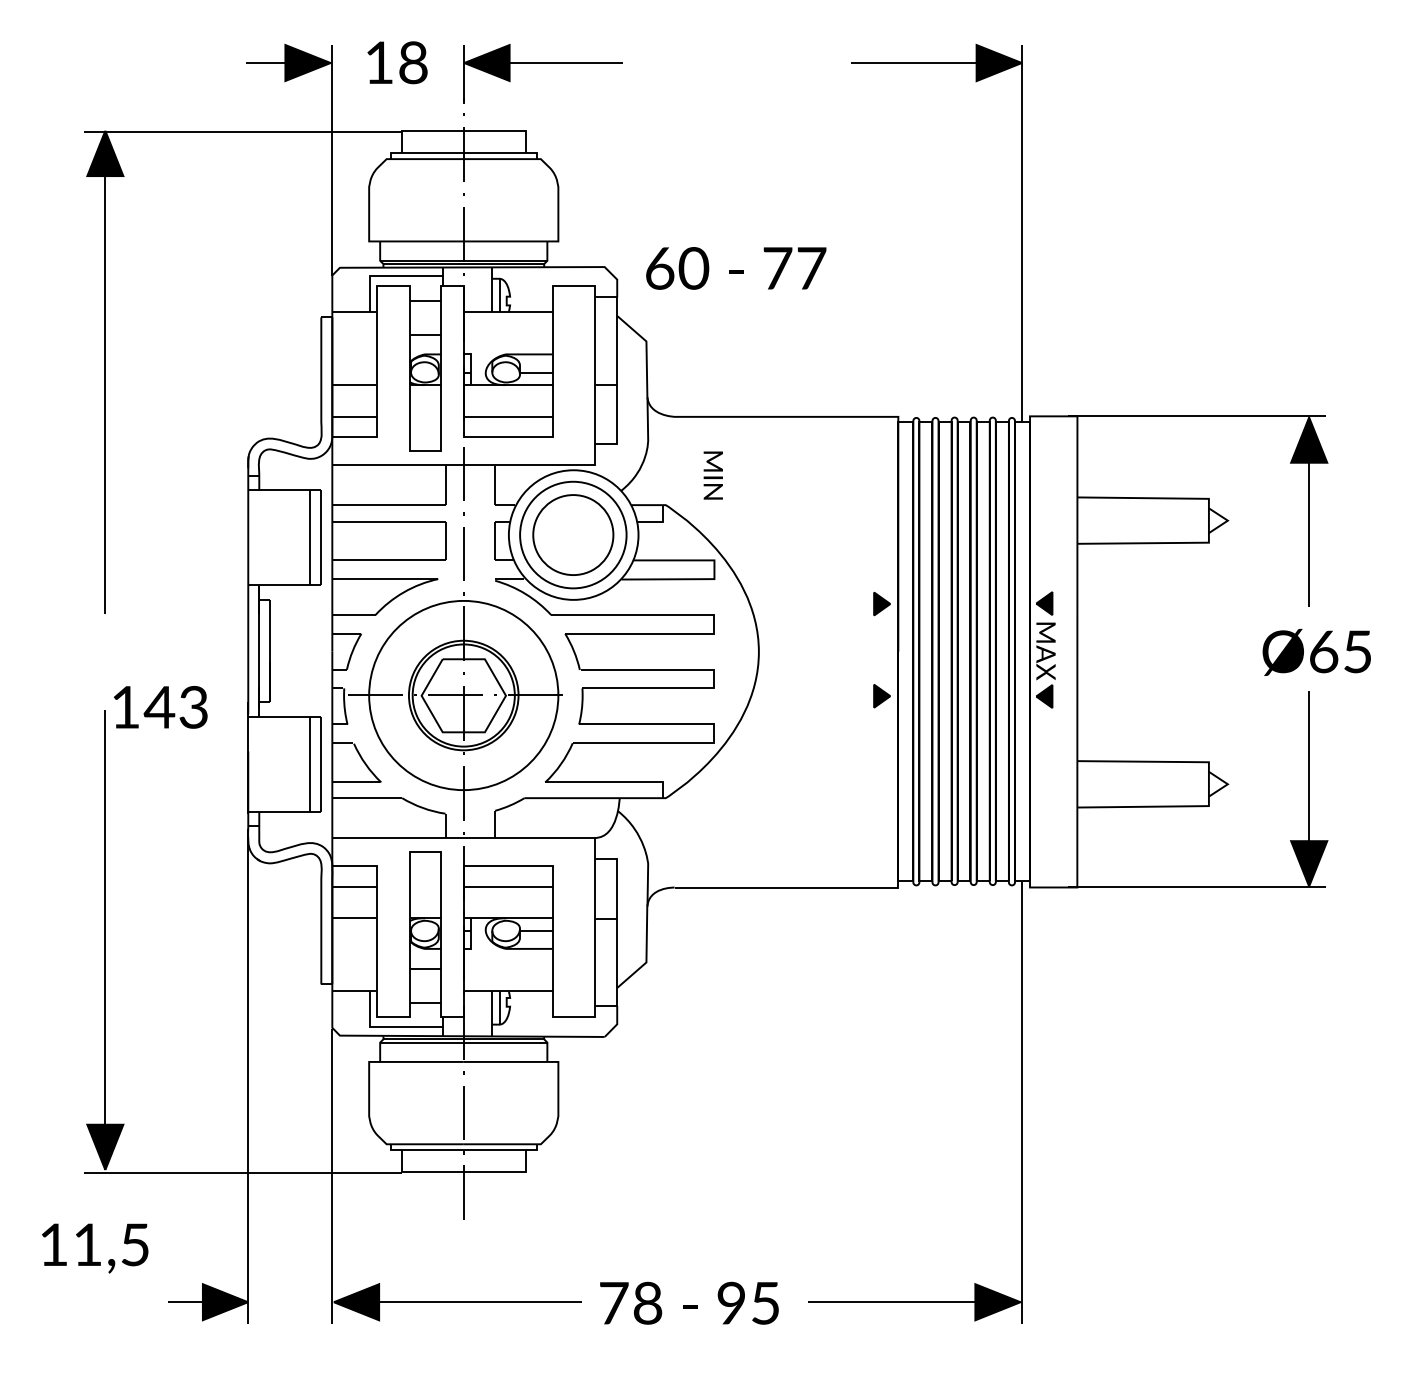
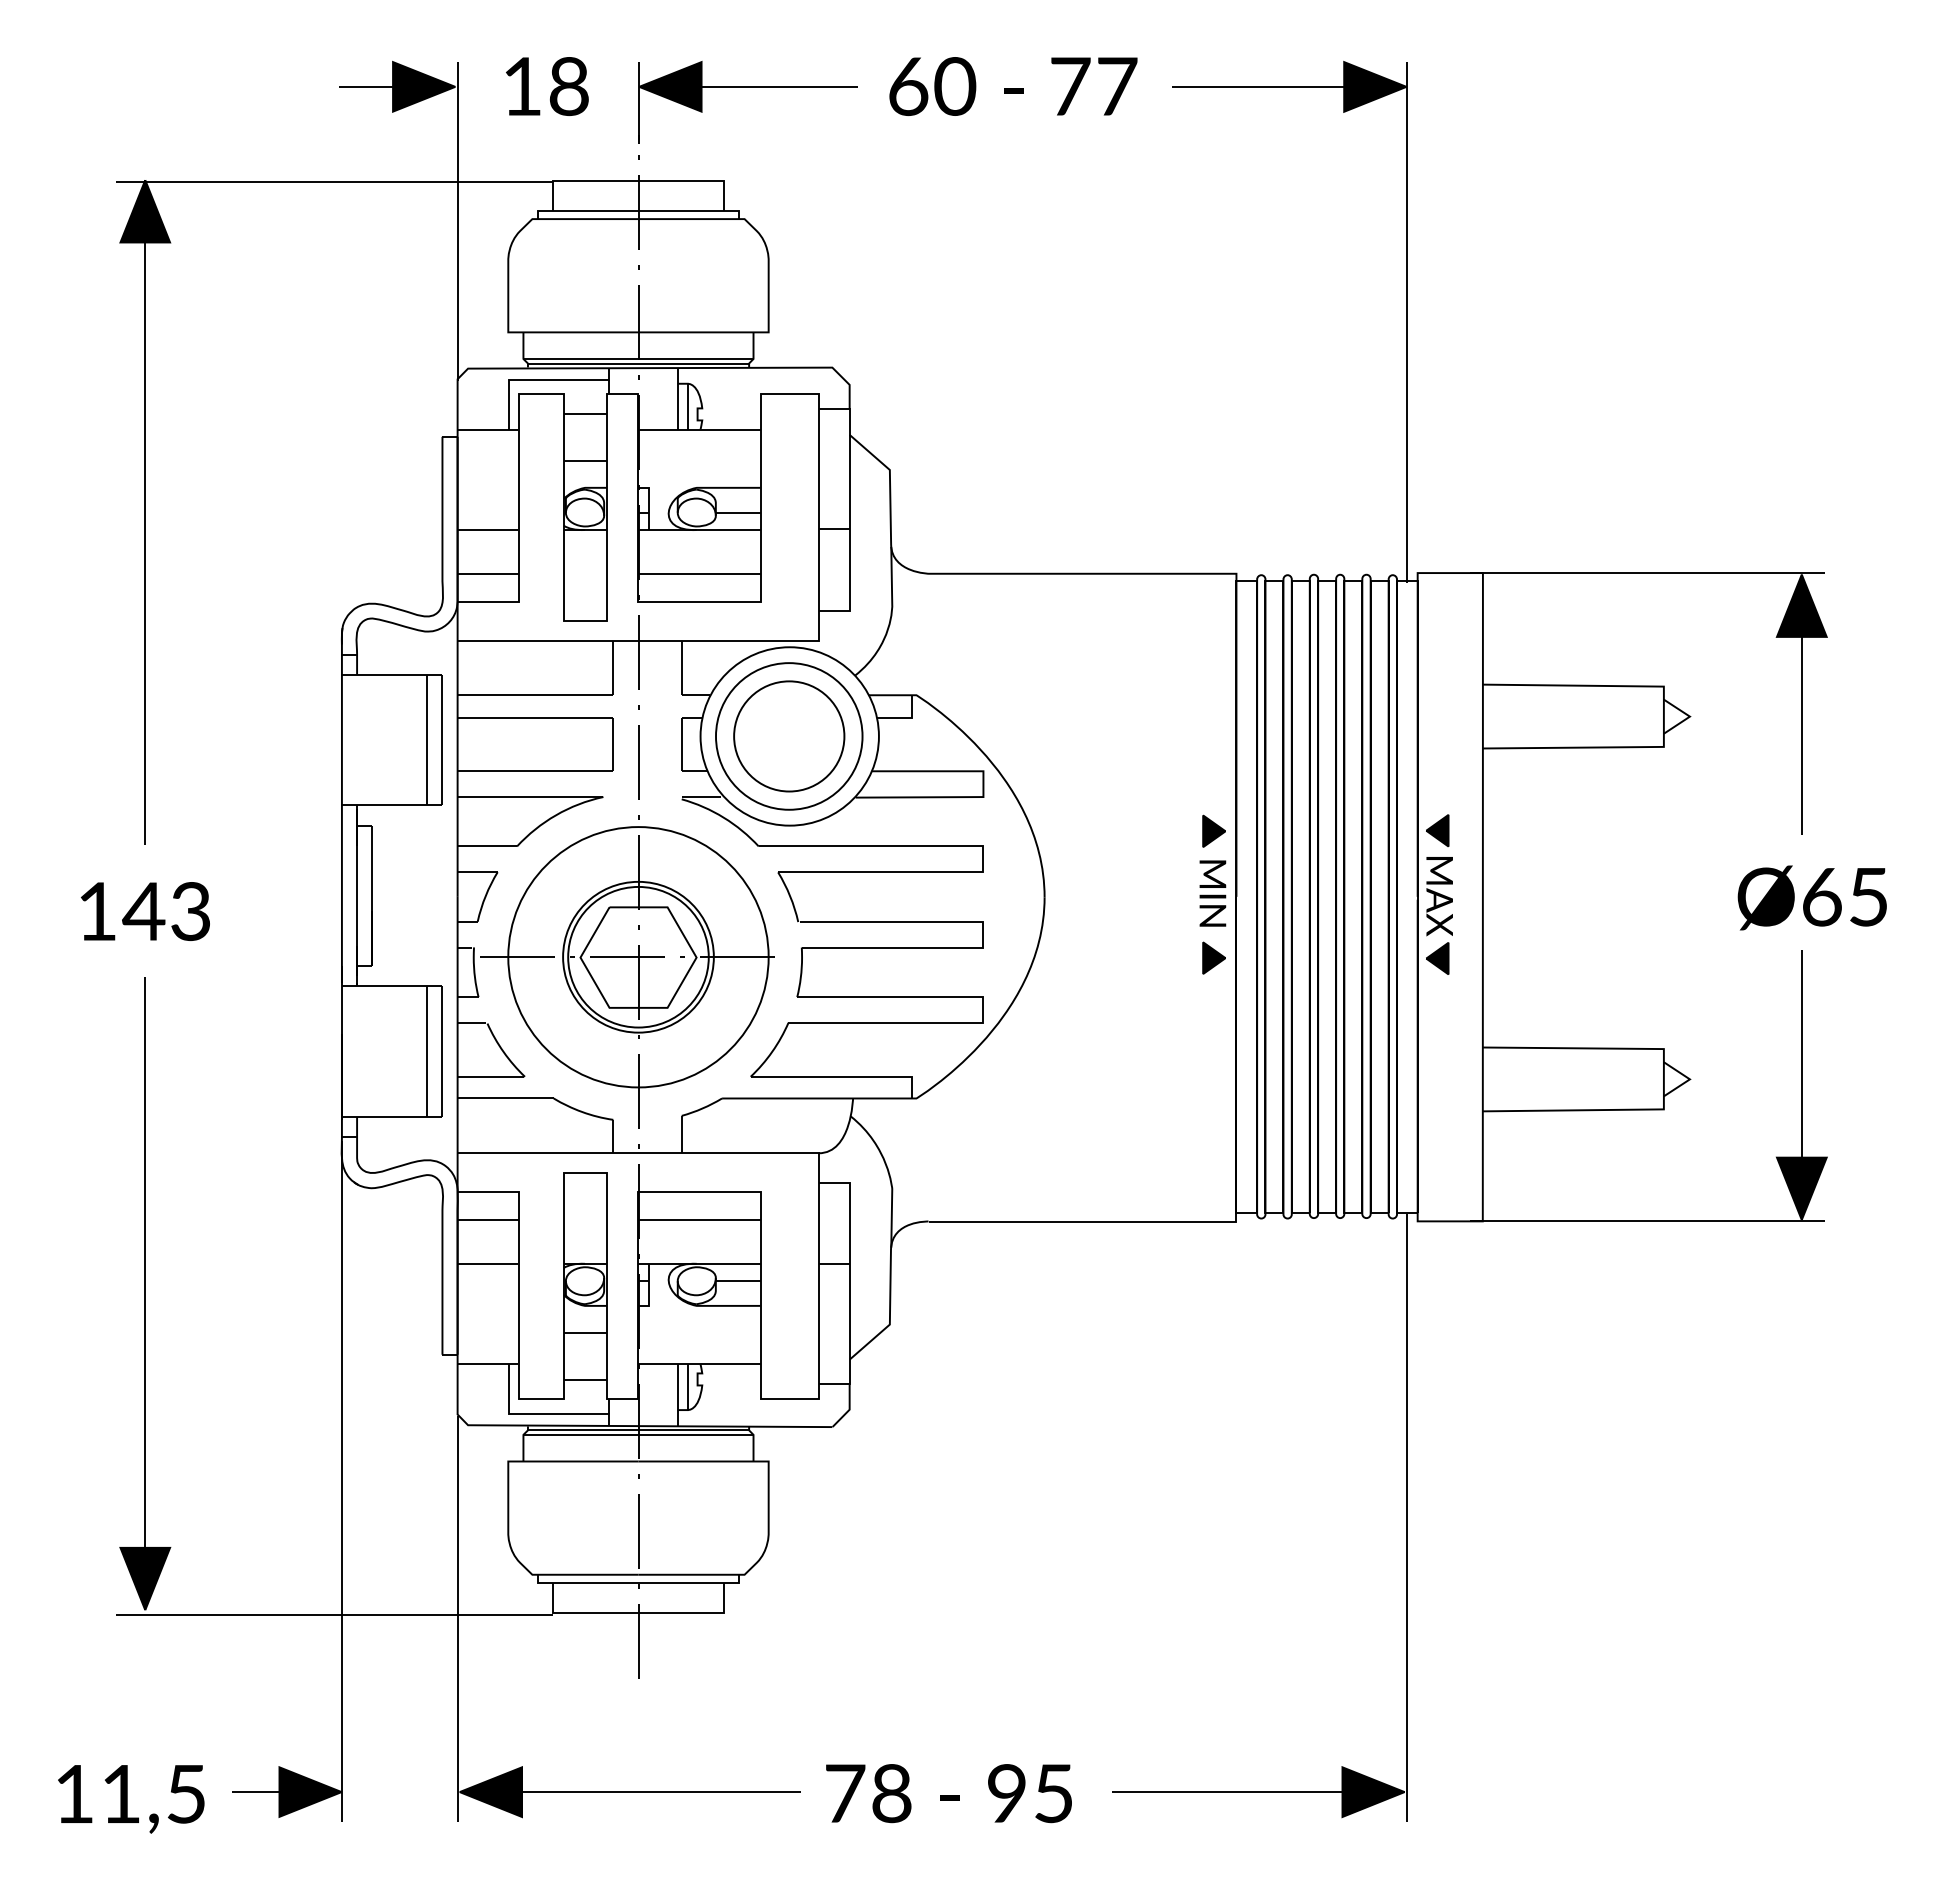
text: (736, 268) -> (1013, 86), moved
text: (713, 475) -> (1212, 893), moved
text: (160, 707) -> (145, 911), moved
text: (95, 1248) -> (131, 1799), moved

